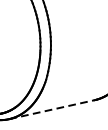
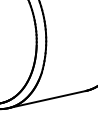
line: (52, 109) -> (47, 99), dashed -> solid

